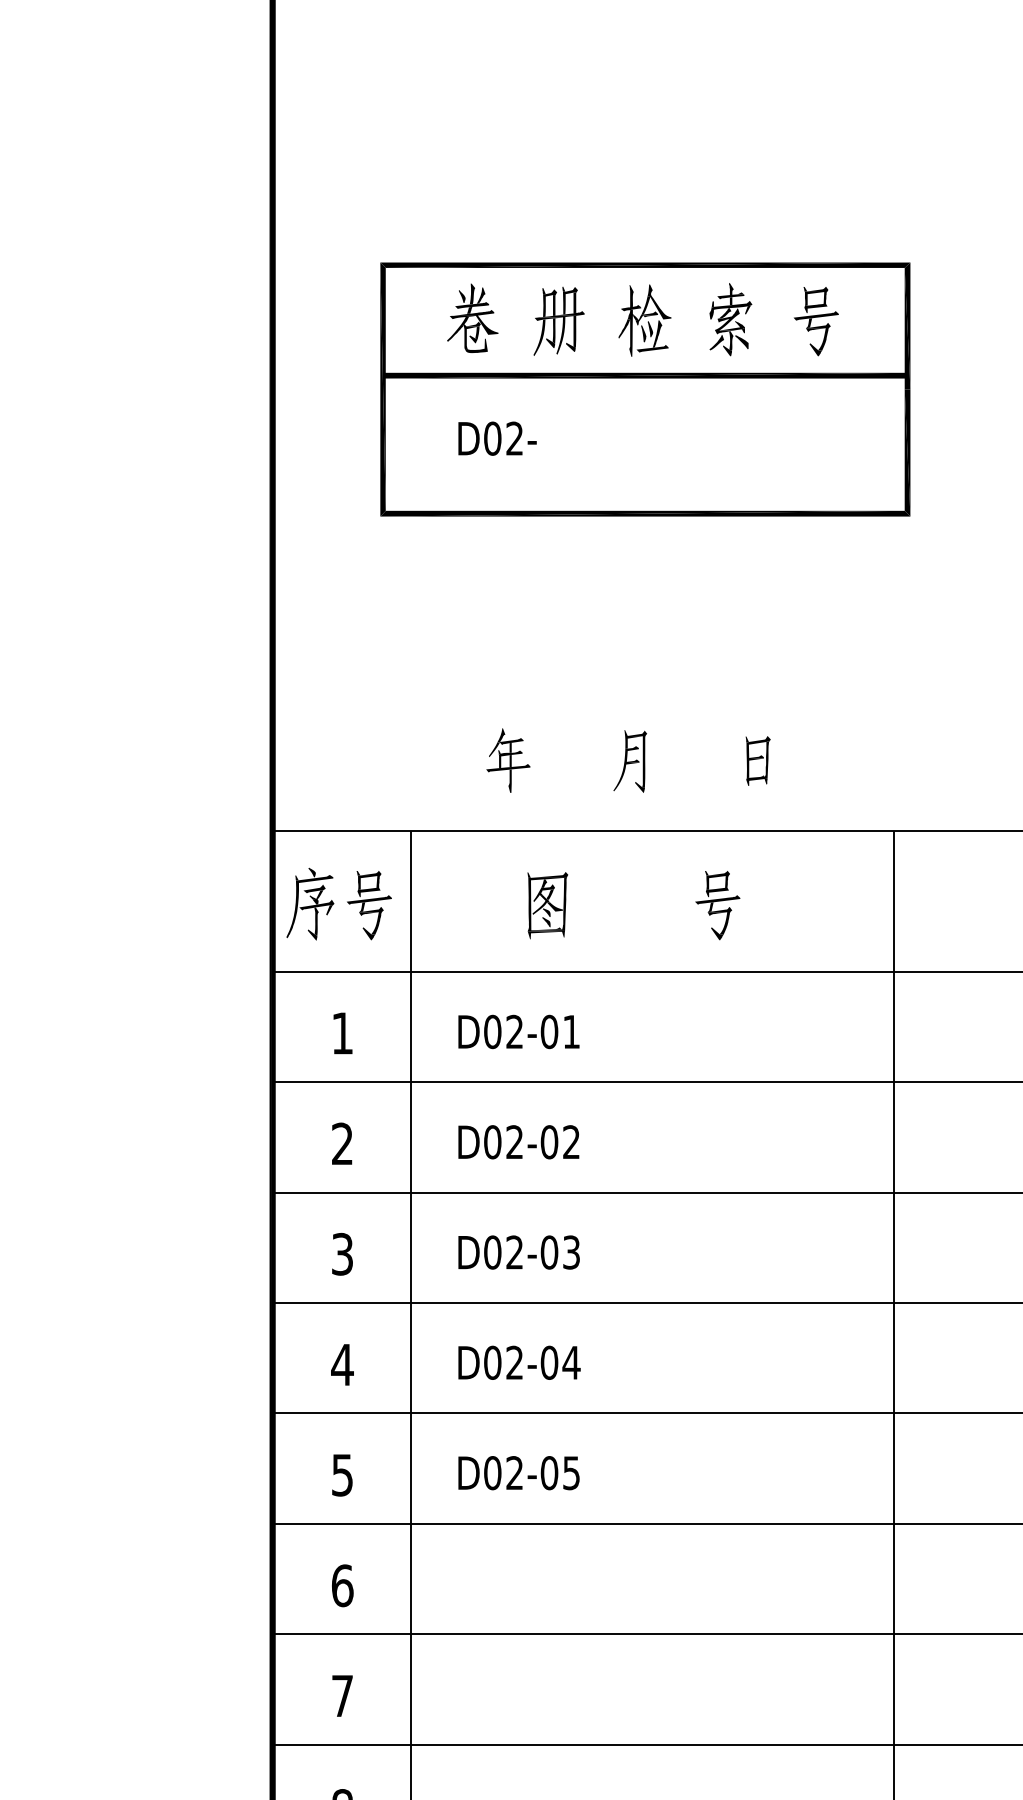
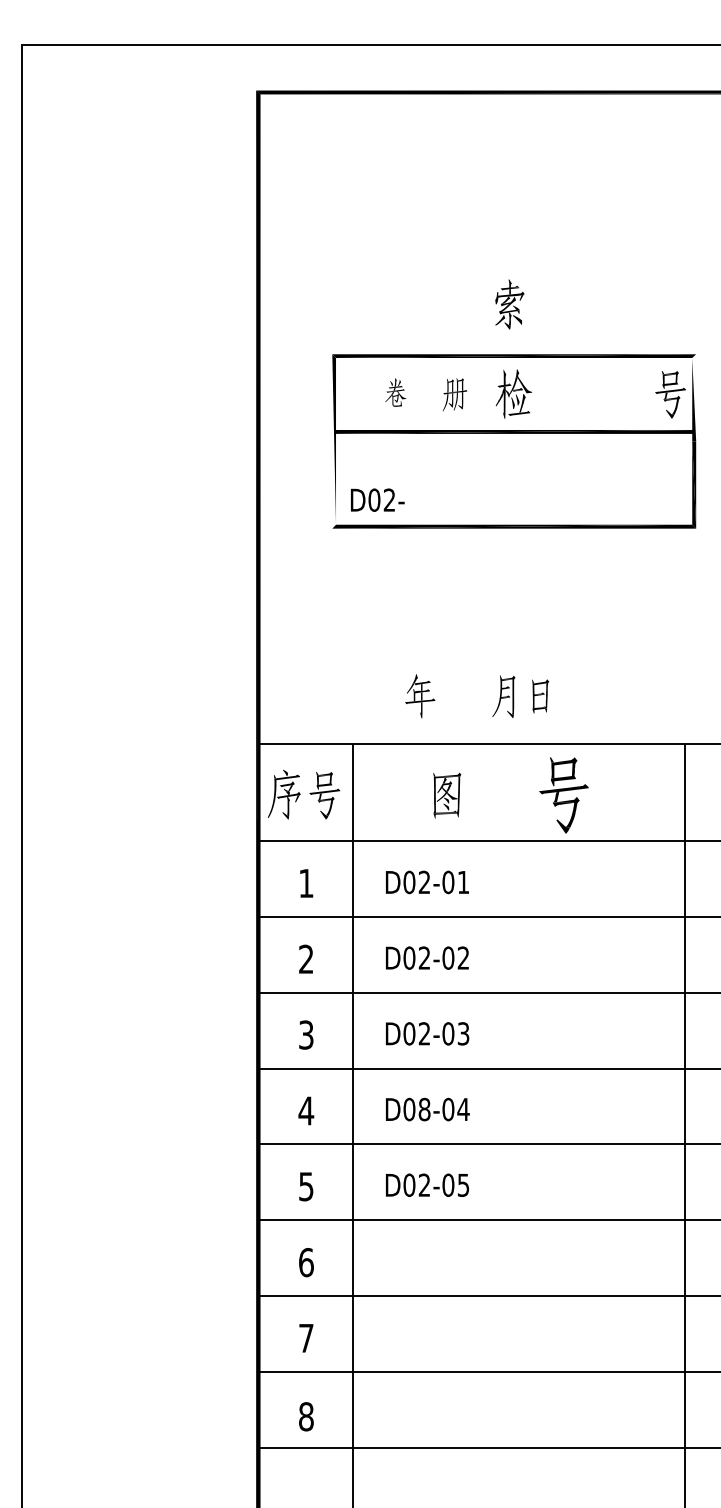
part: (472, 318) -> (395, 392), size x0.6
part: (730, 319) -> (509, 304), moved
part: (558, 321) -> (454, 394), size x0.7
part: (816, 321) -> (670, 394), moved
fill: (907, 325) -> (694, 397), removed
fill: (383, 389) -> (334, 441), removed
text: (497, 437) -> (377, 499), moved
part: (757, 761) -> (540, 696), moved
part: (717, 905) -> (563, 795), size x1.6
text: (514, 1362) -> (424, 1109), D02-04 -> D08-04

